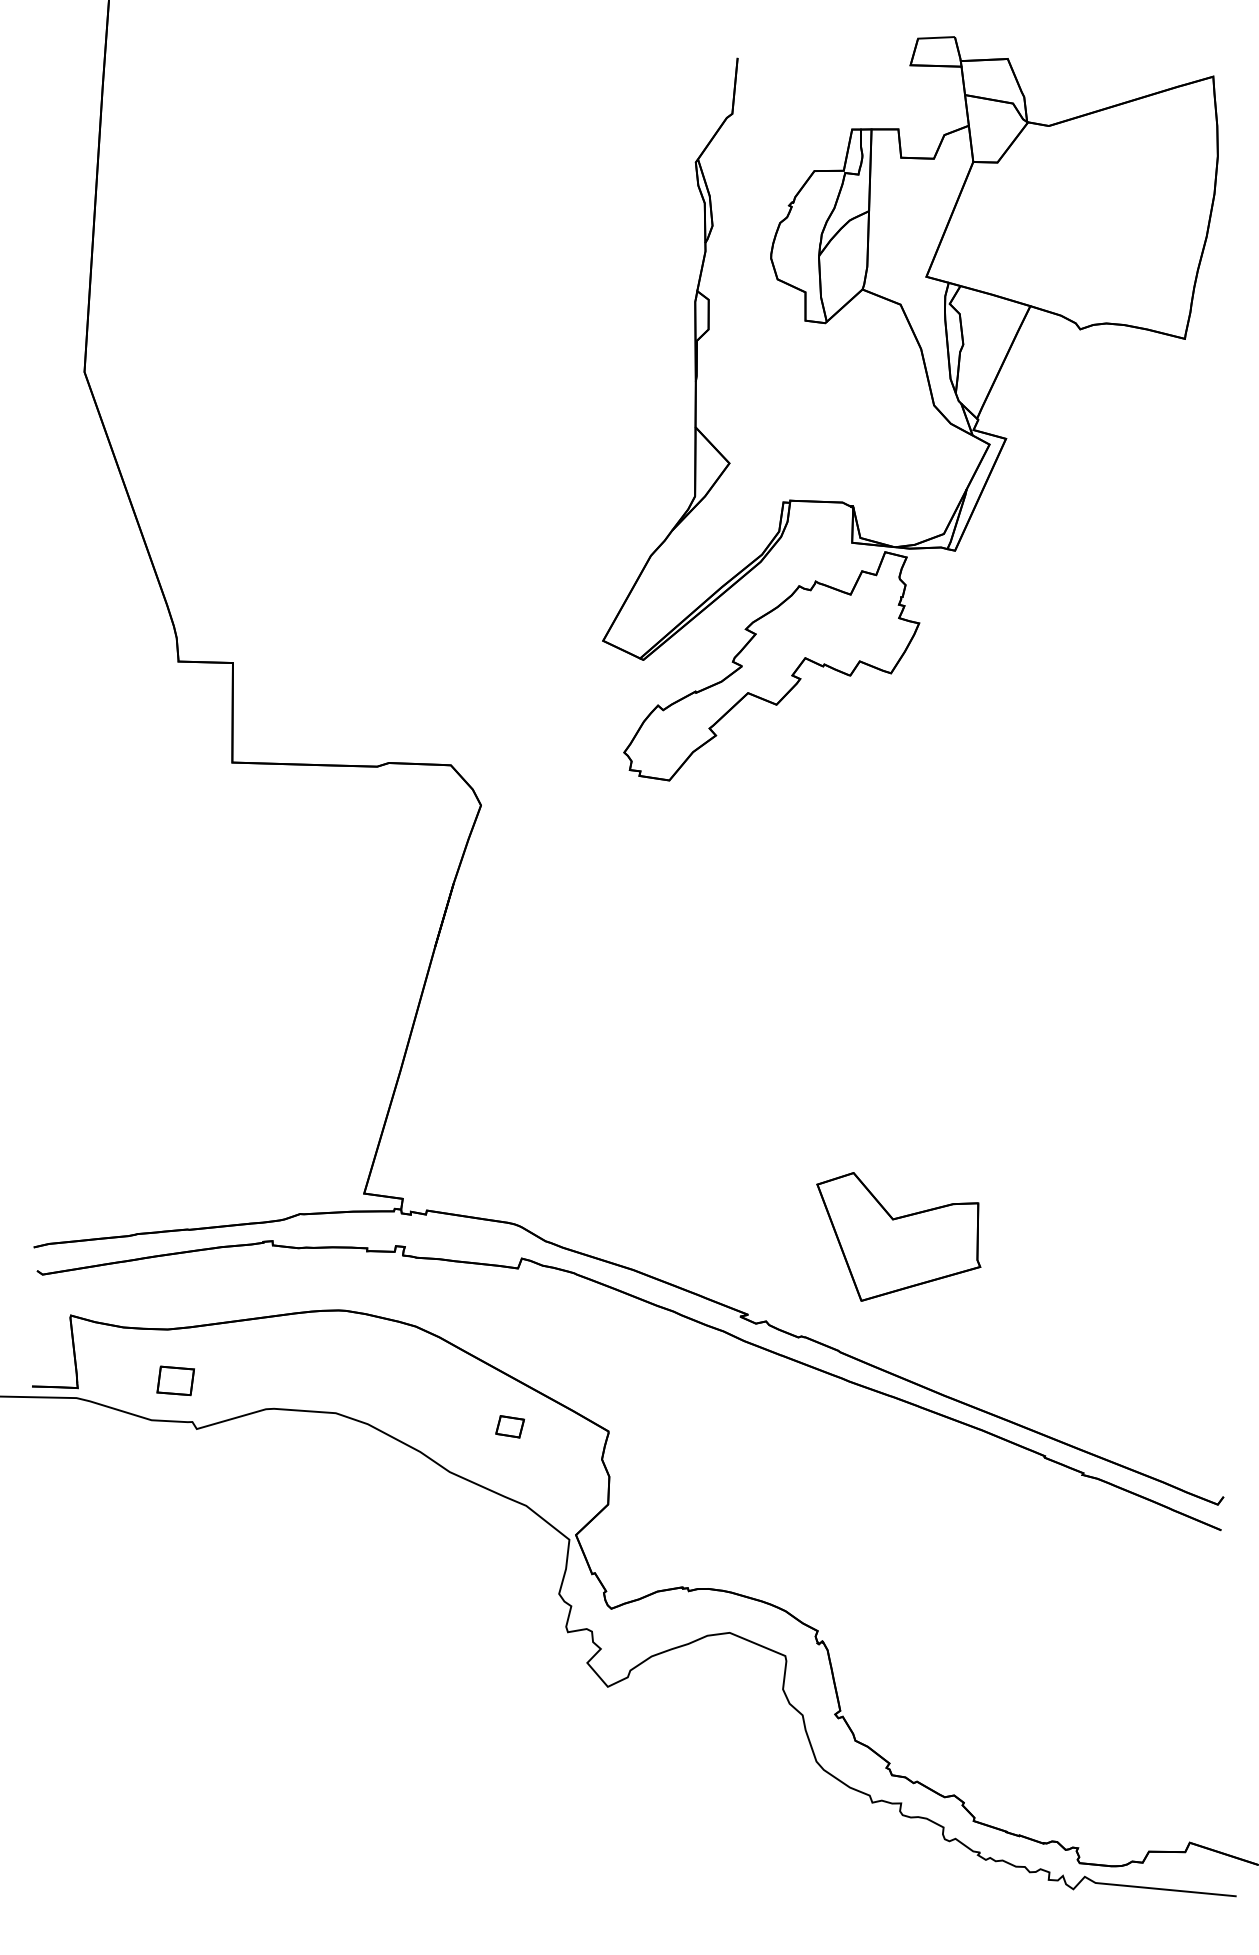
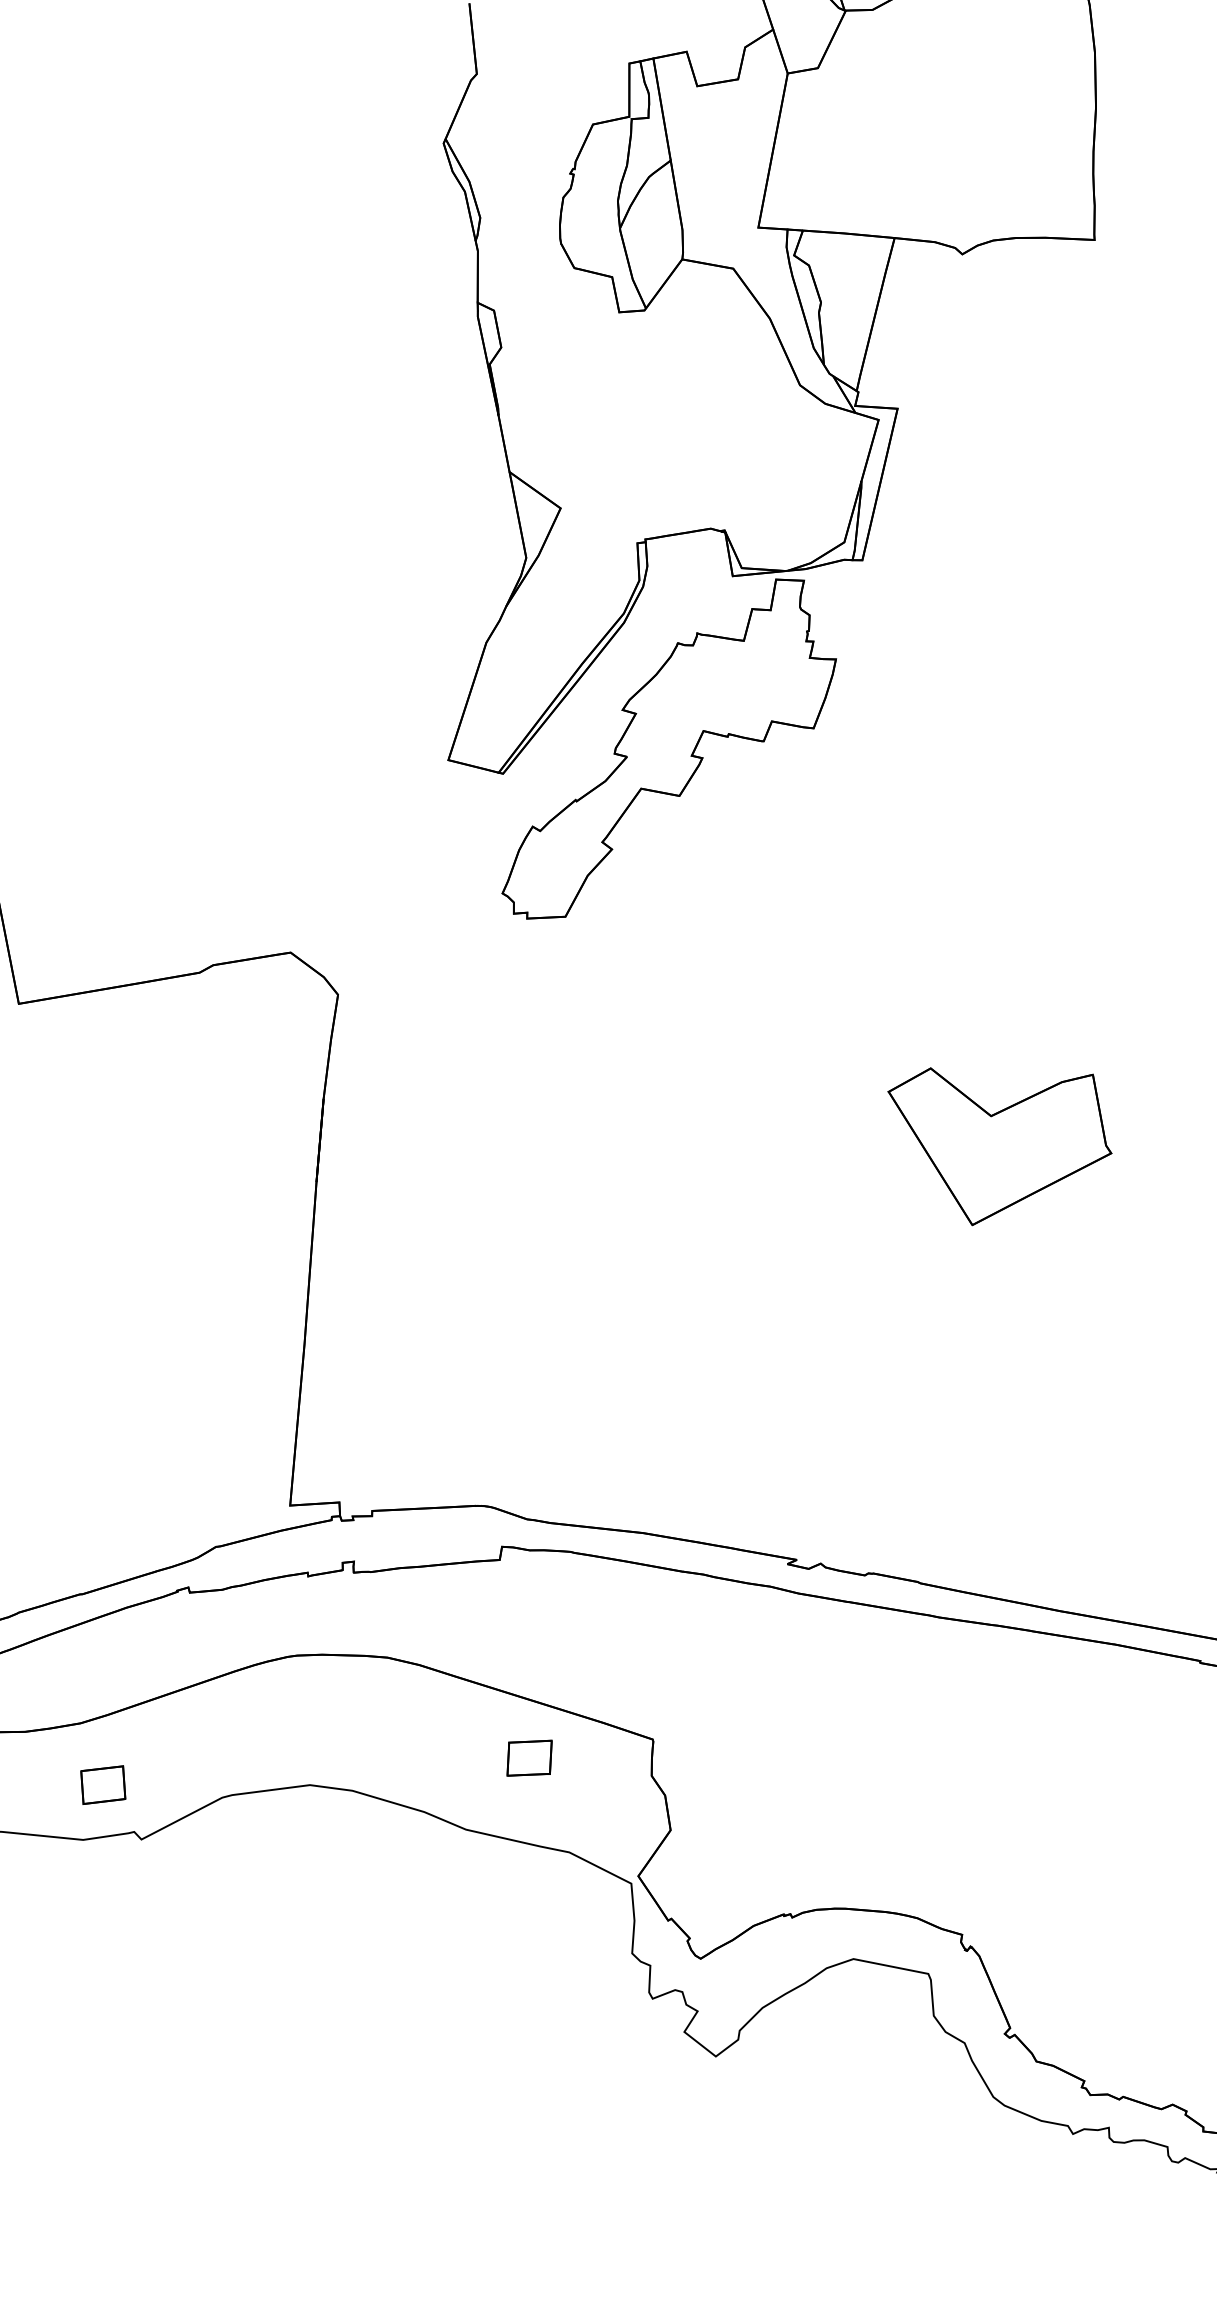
part: (898, 1236) -> (1002, 1135), moved
part: (509, 1426) -> (528, 1758), size x1.43

